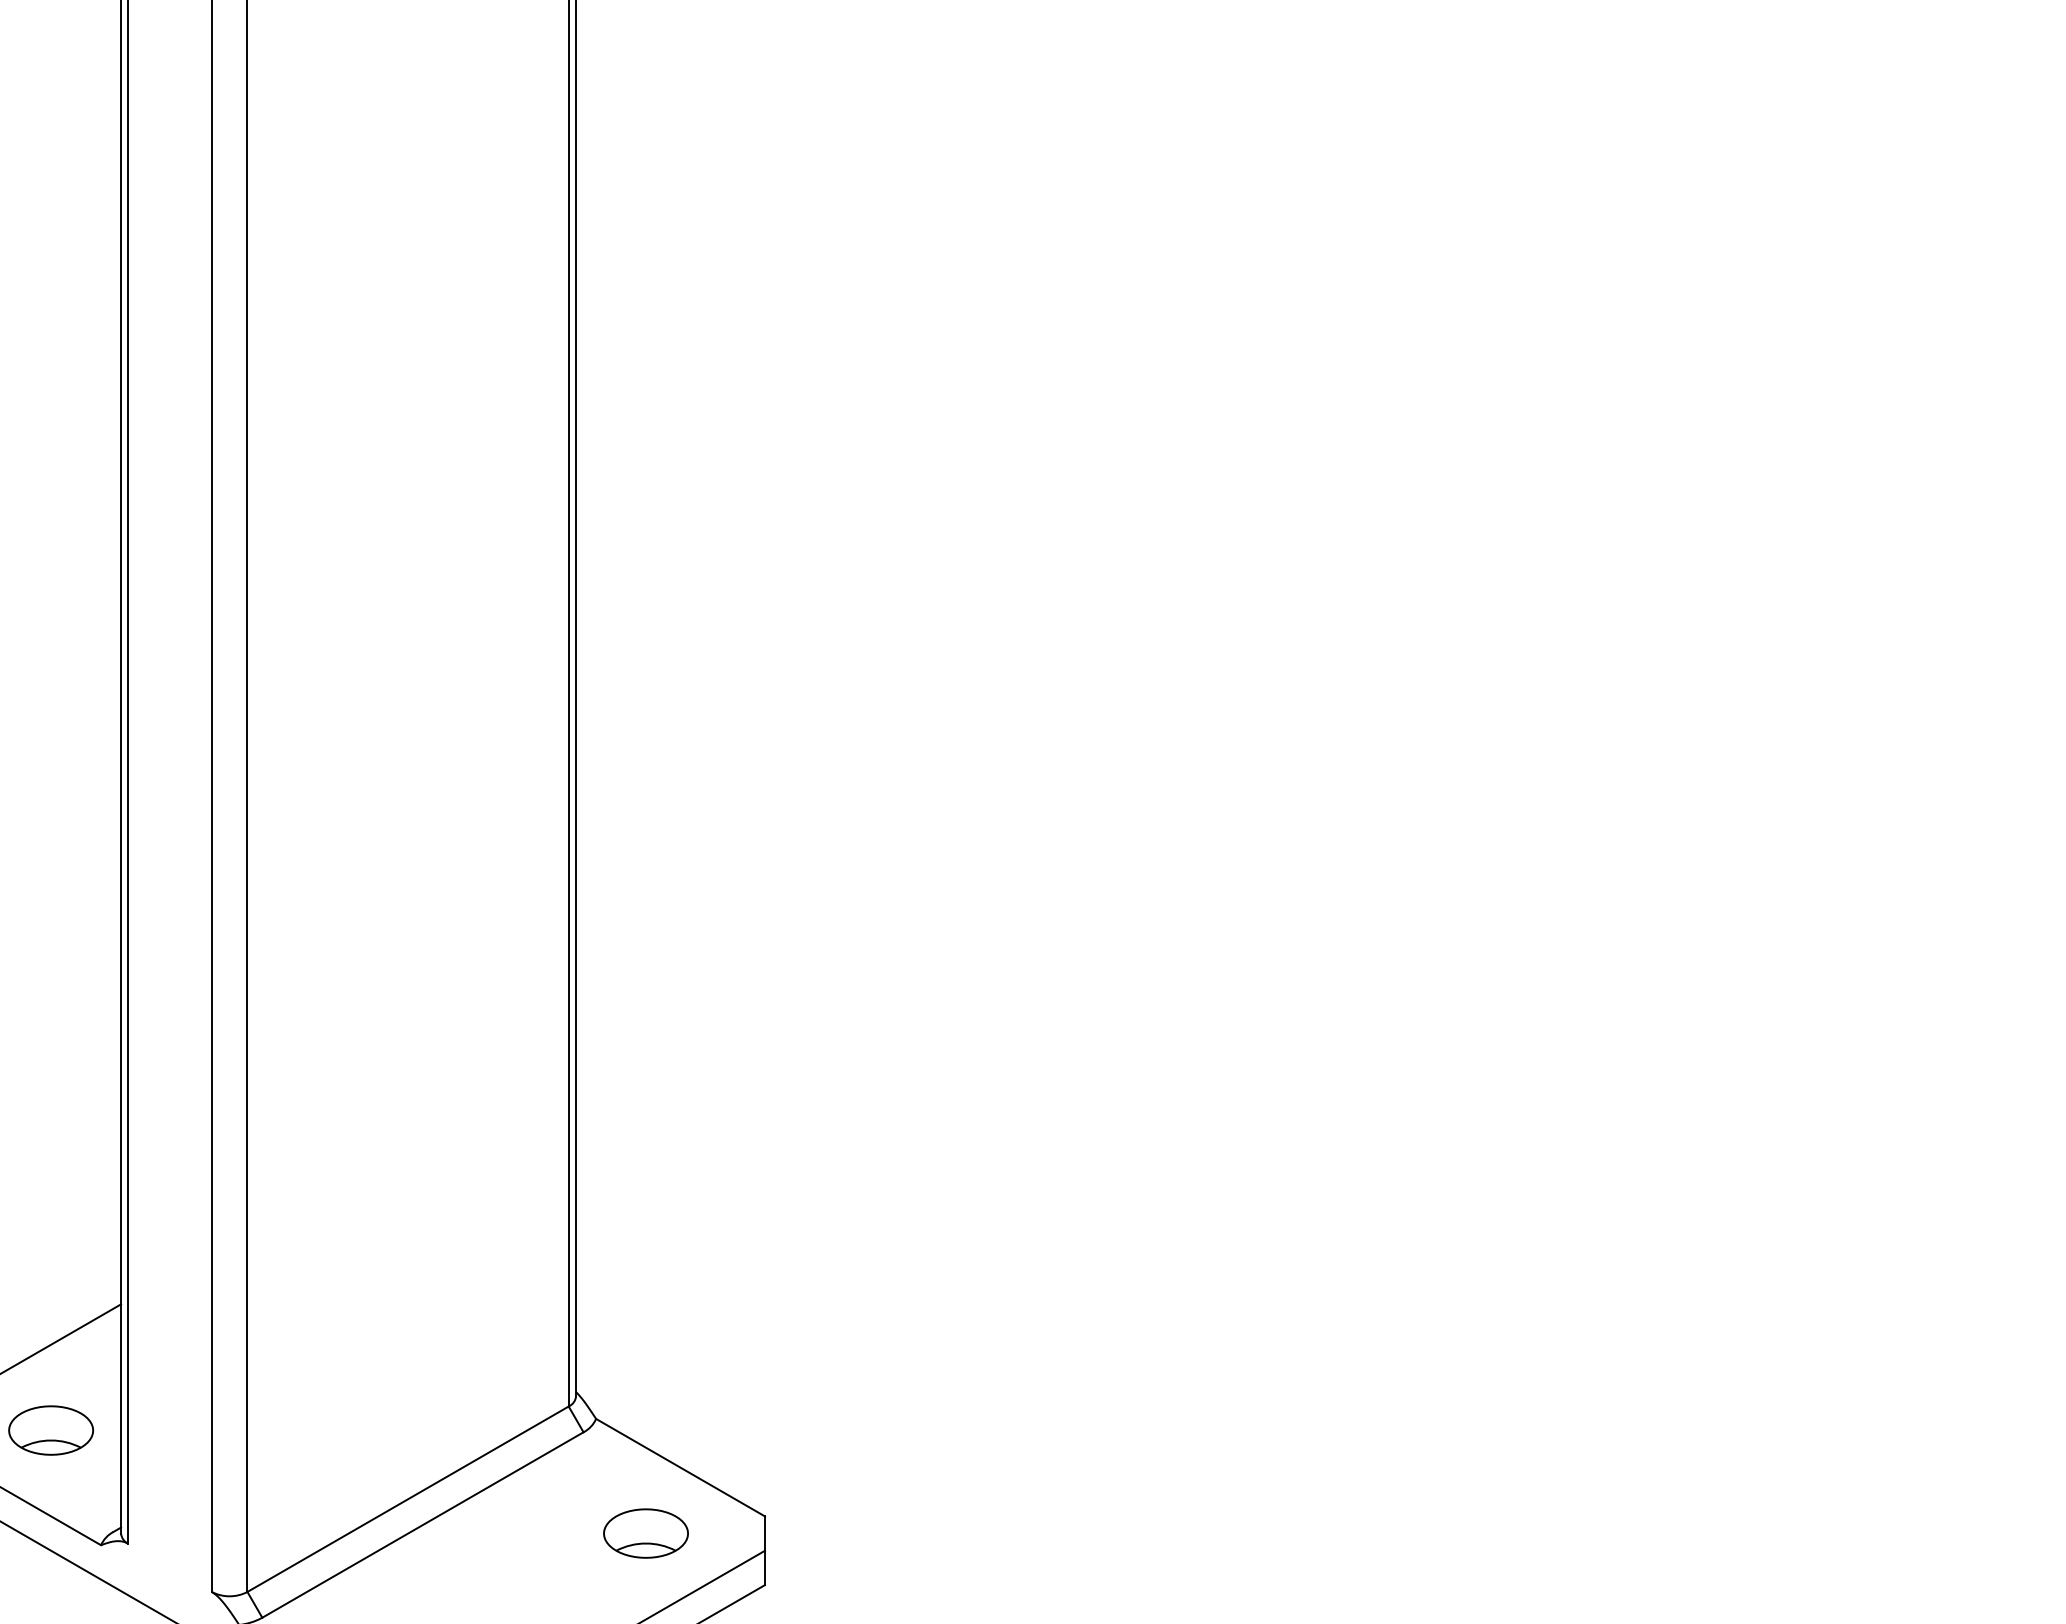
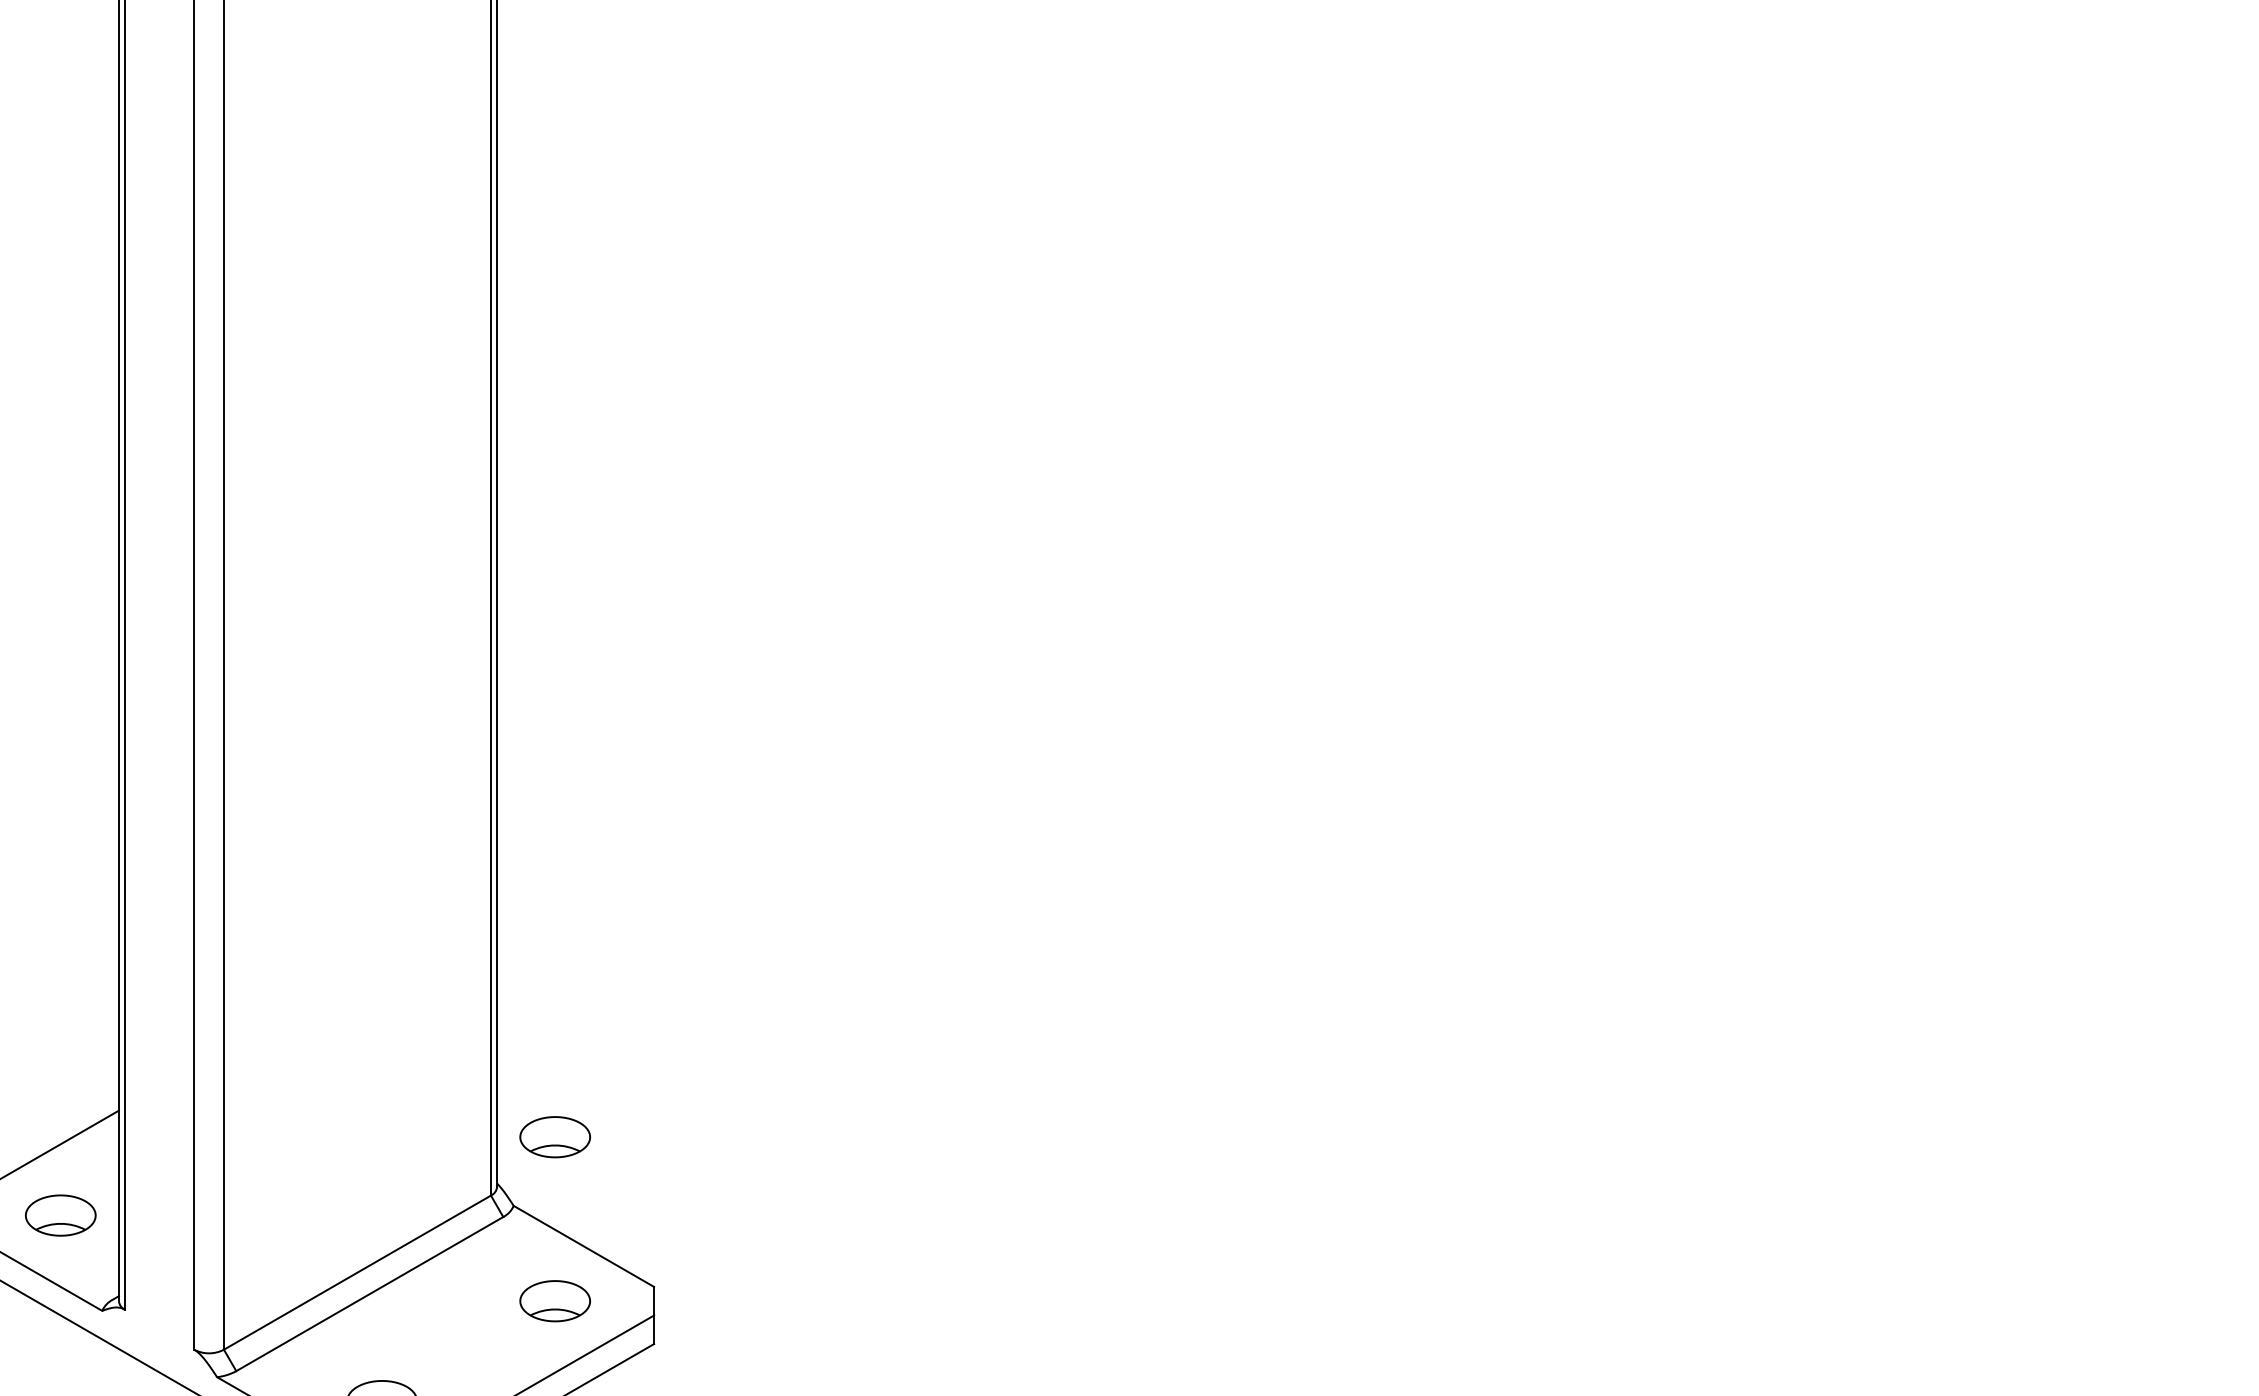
part: (646, 1336) -> (555, 1137), added

